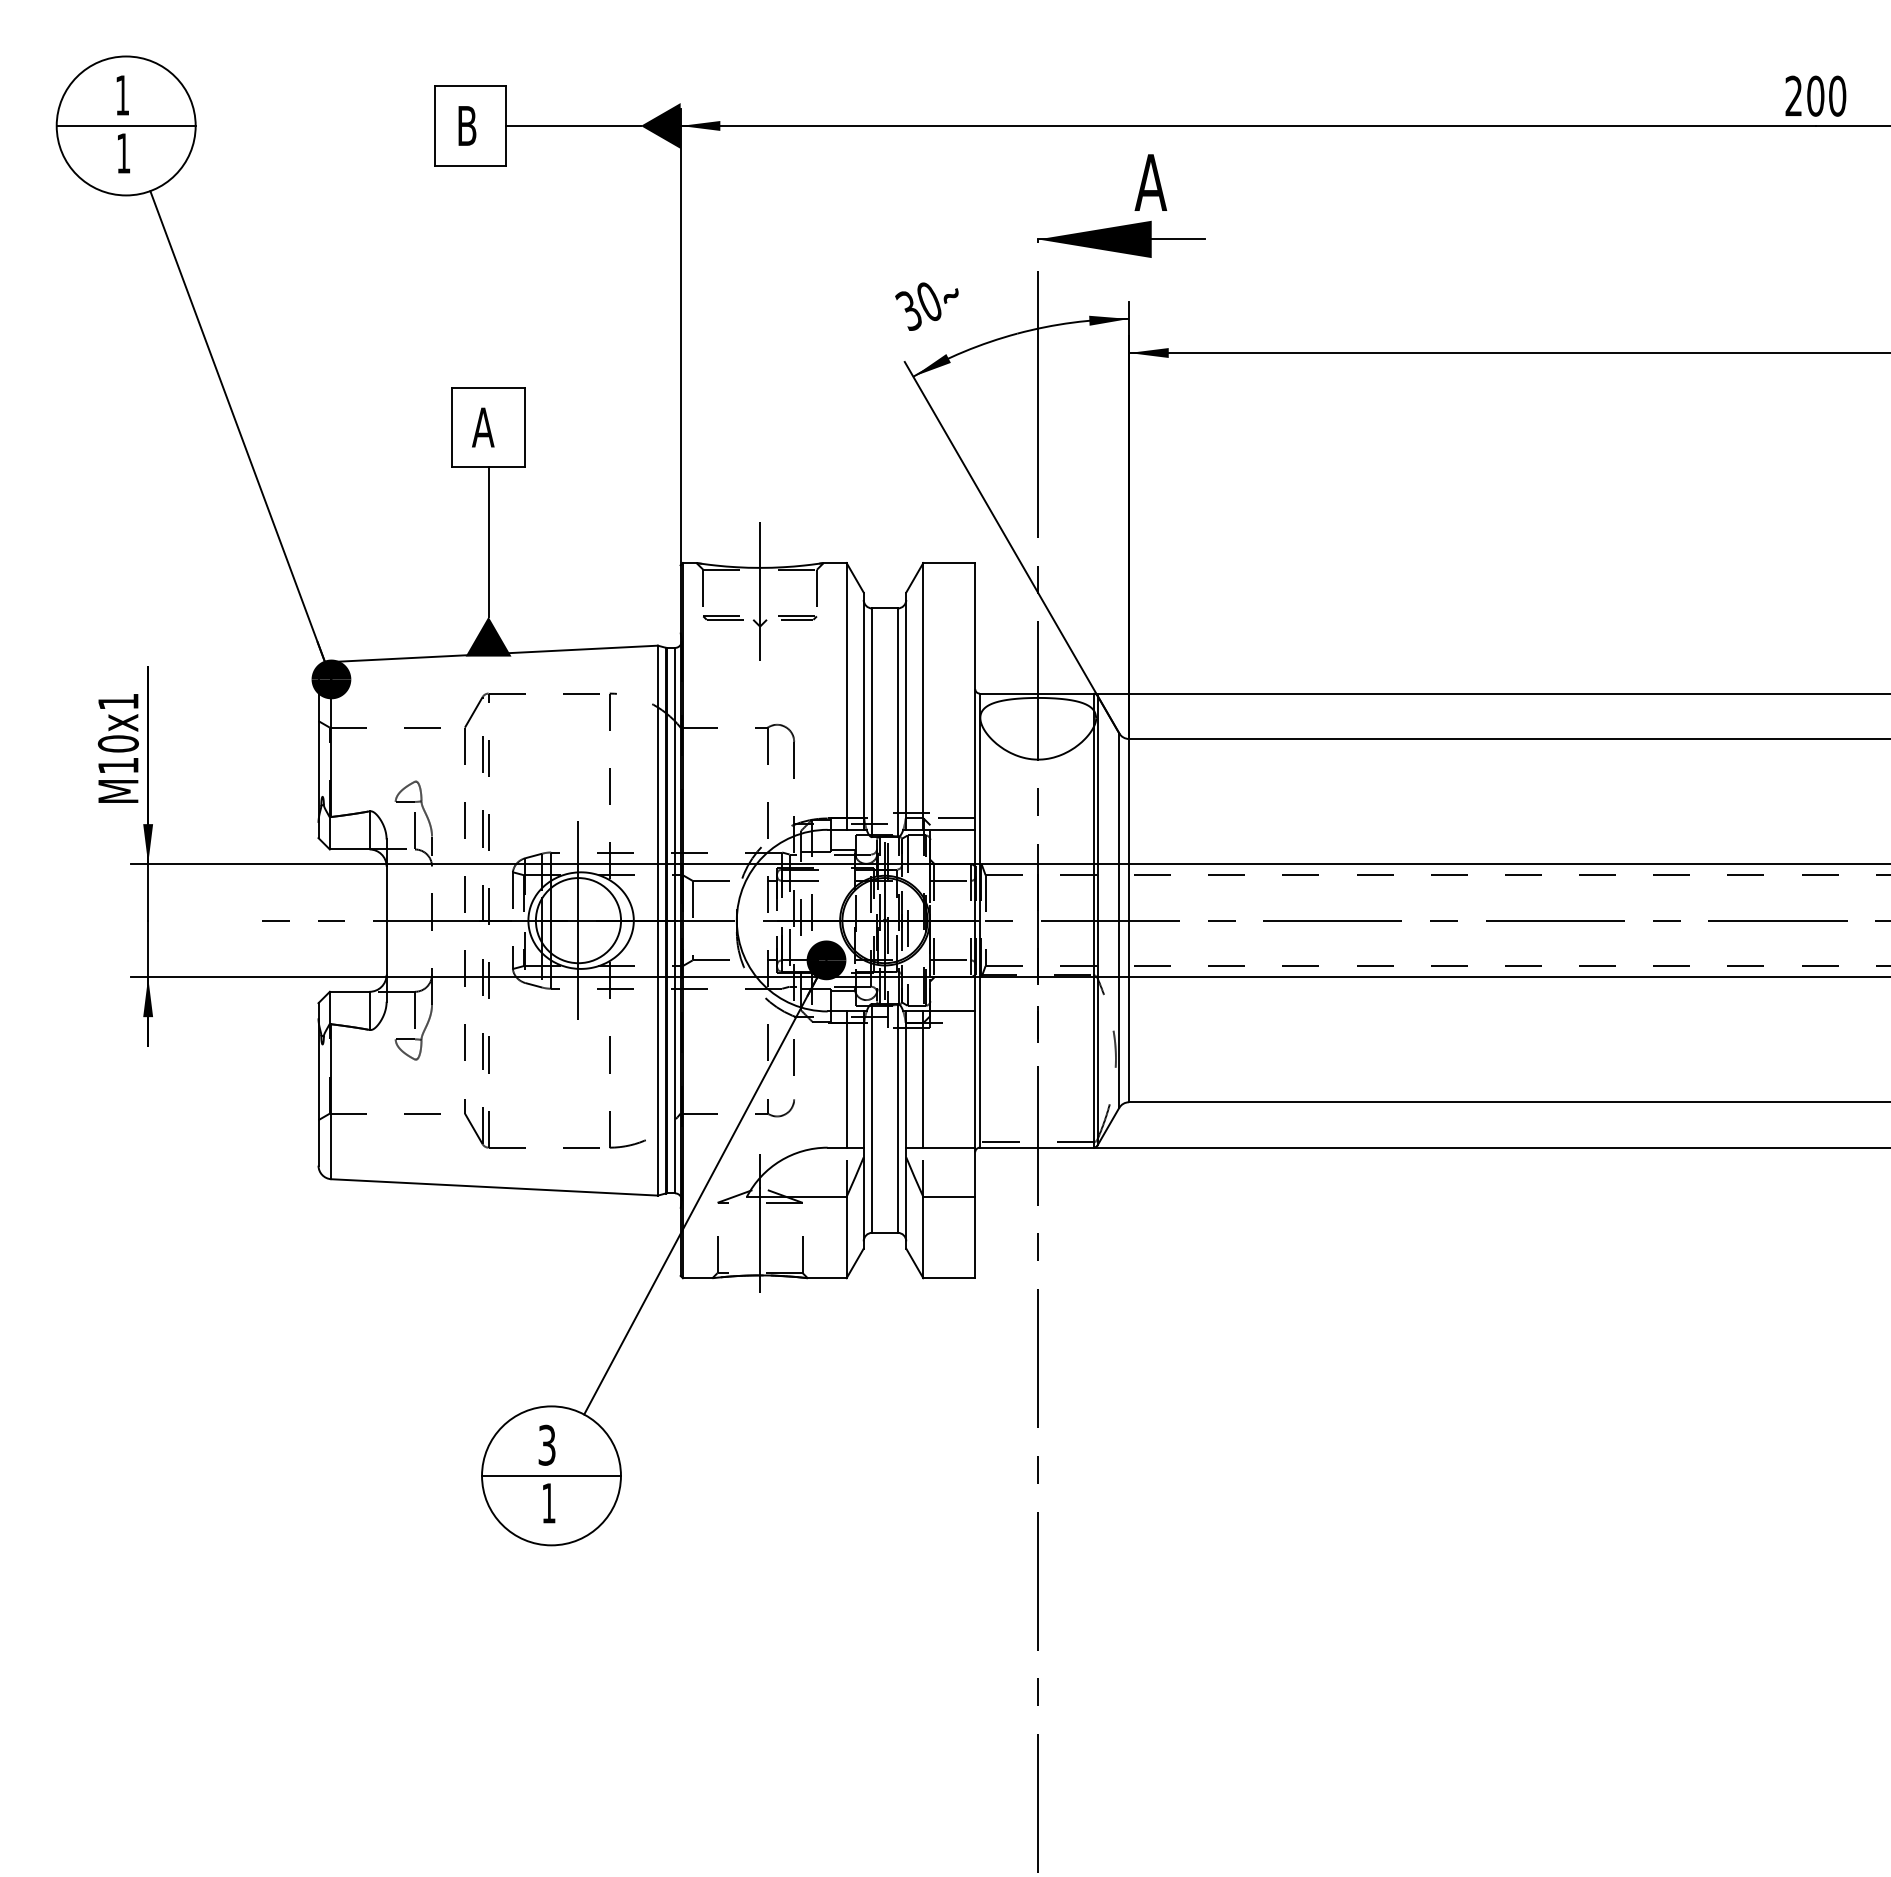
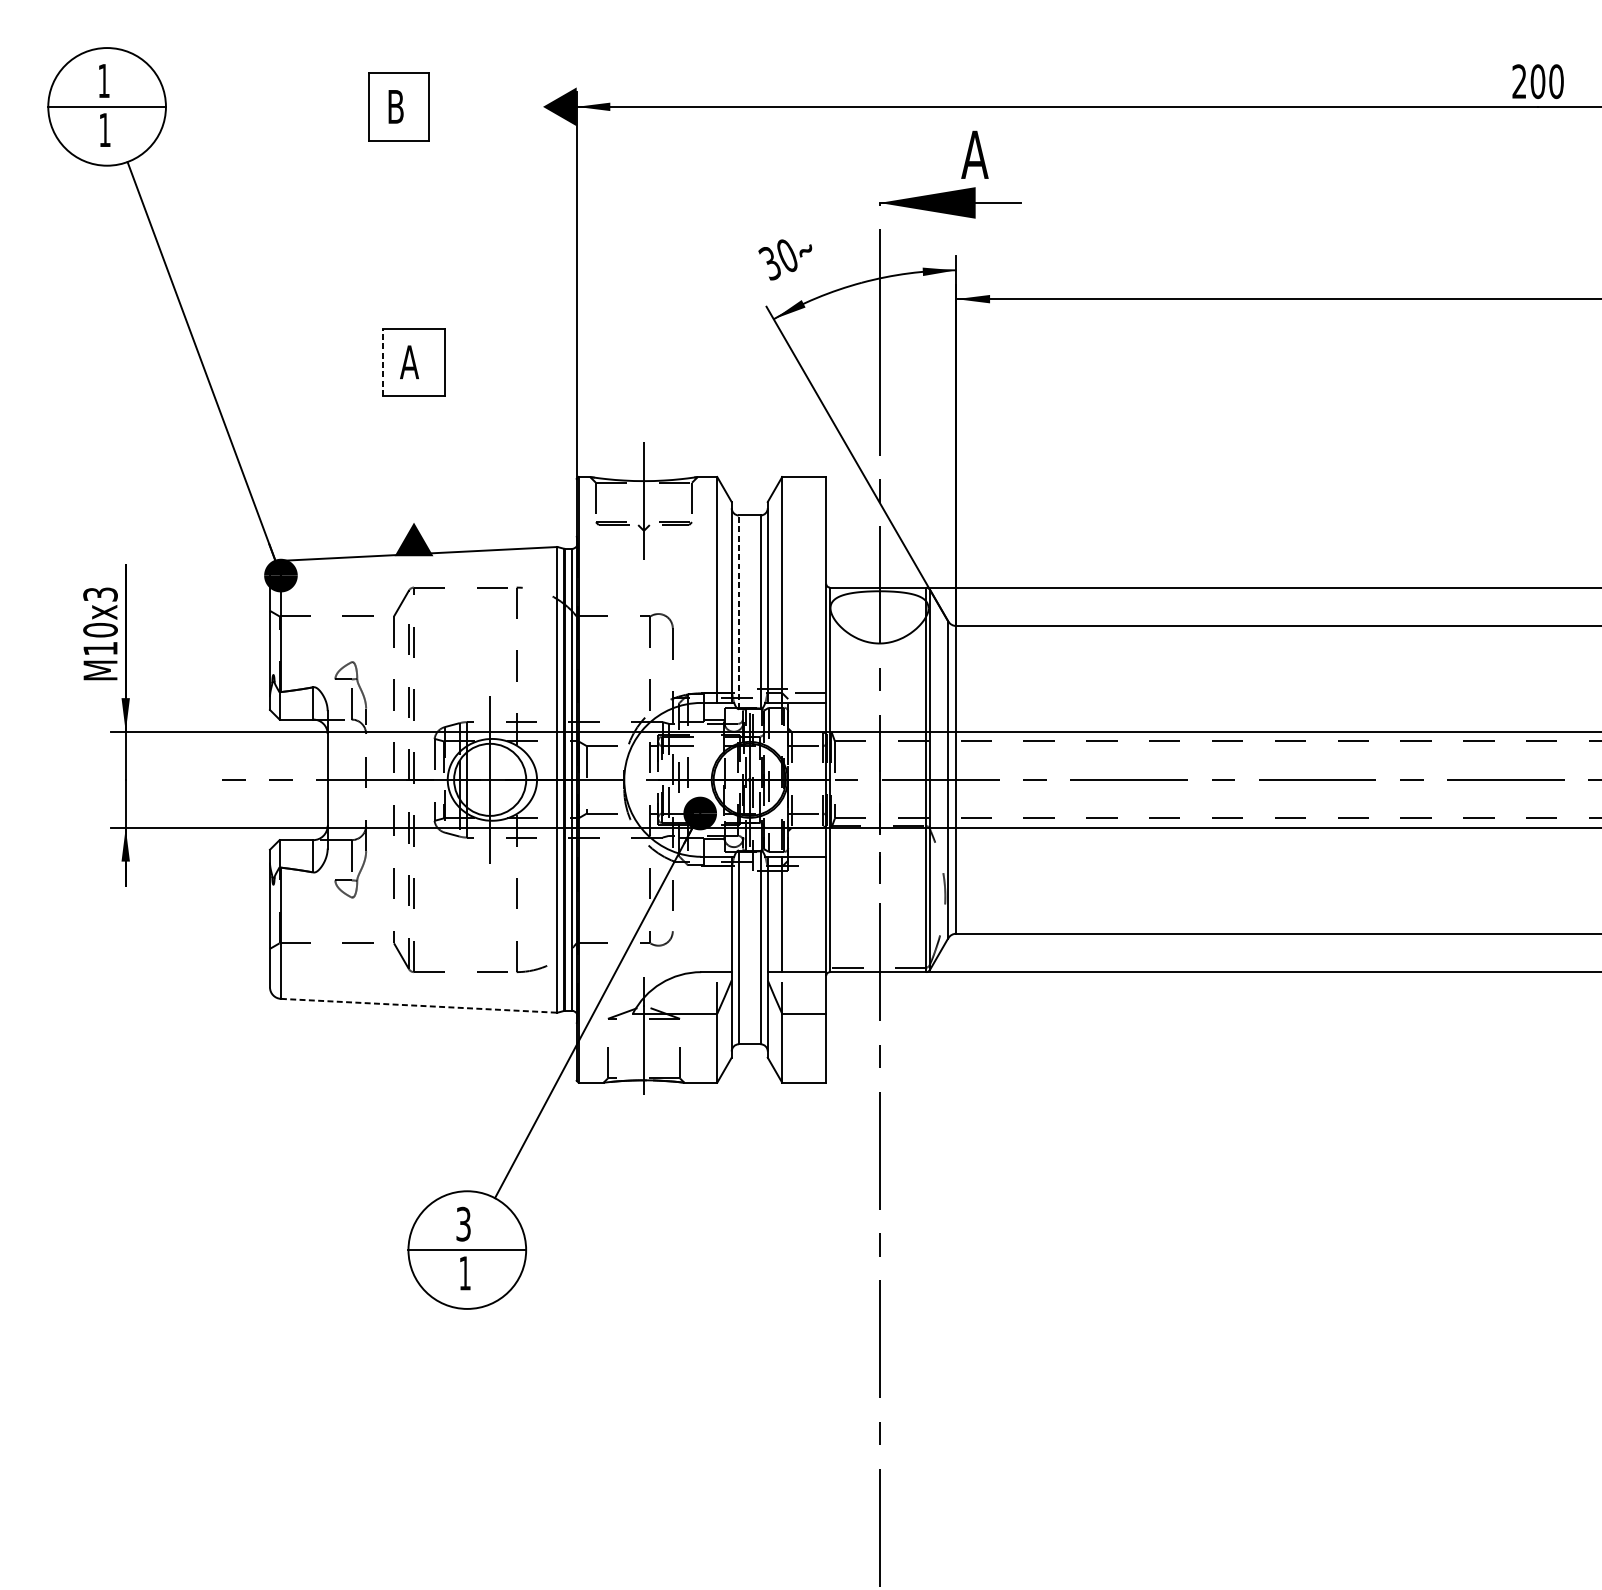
line: (573, 125) -> (485, 106), removed
line: (451, 427) -> (382, 362), solid -> dashed
line: (488, 541) -> (413, 458), removed
text: (117, 701) -> (99, 594), M10x1 -> M10x3
line: (872, 722) -> (739, 612), solid -> dashed
line: (846, 1079) -> (717, 914), removed
line: (495, 1187) -> (419, 1005), solid -> dashed

